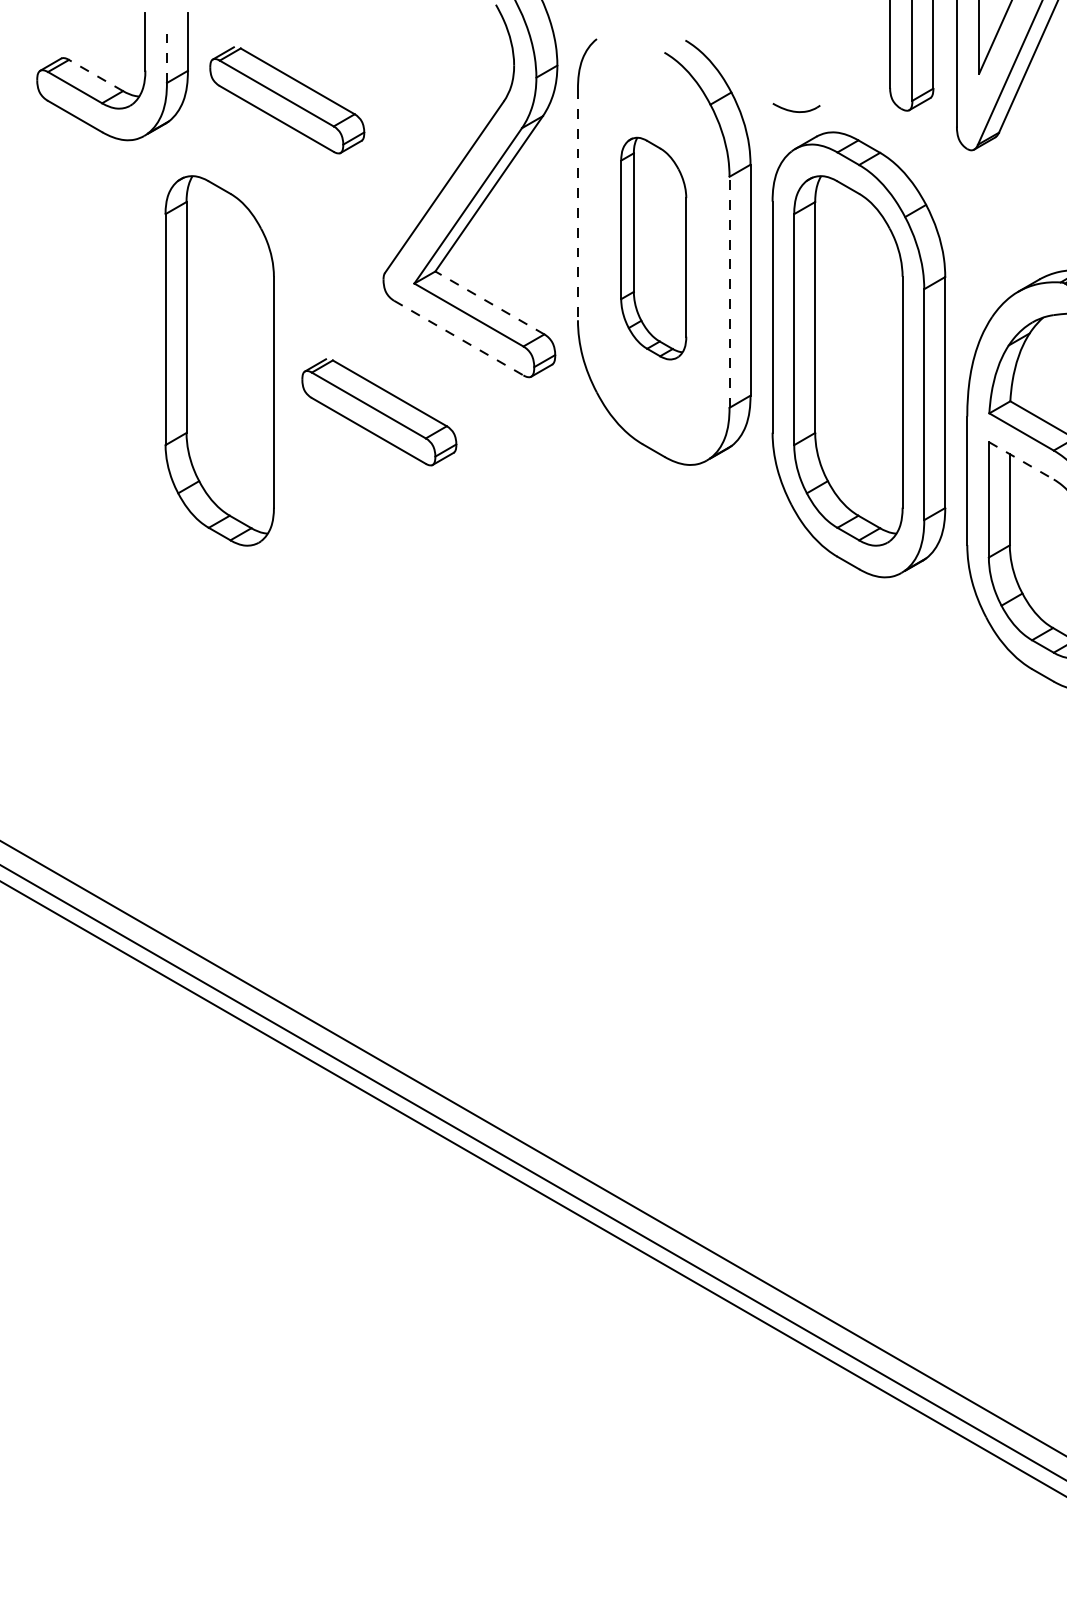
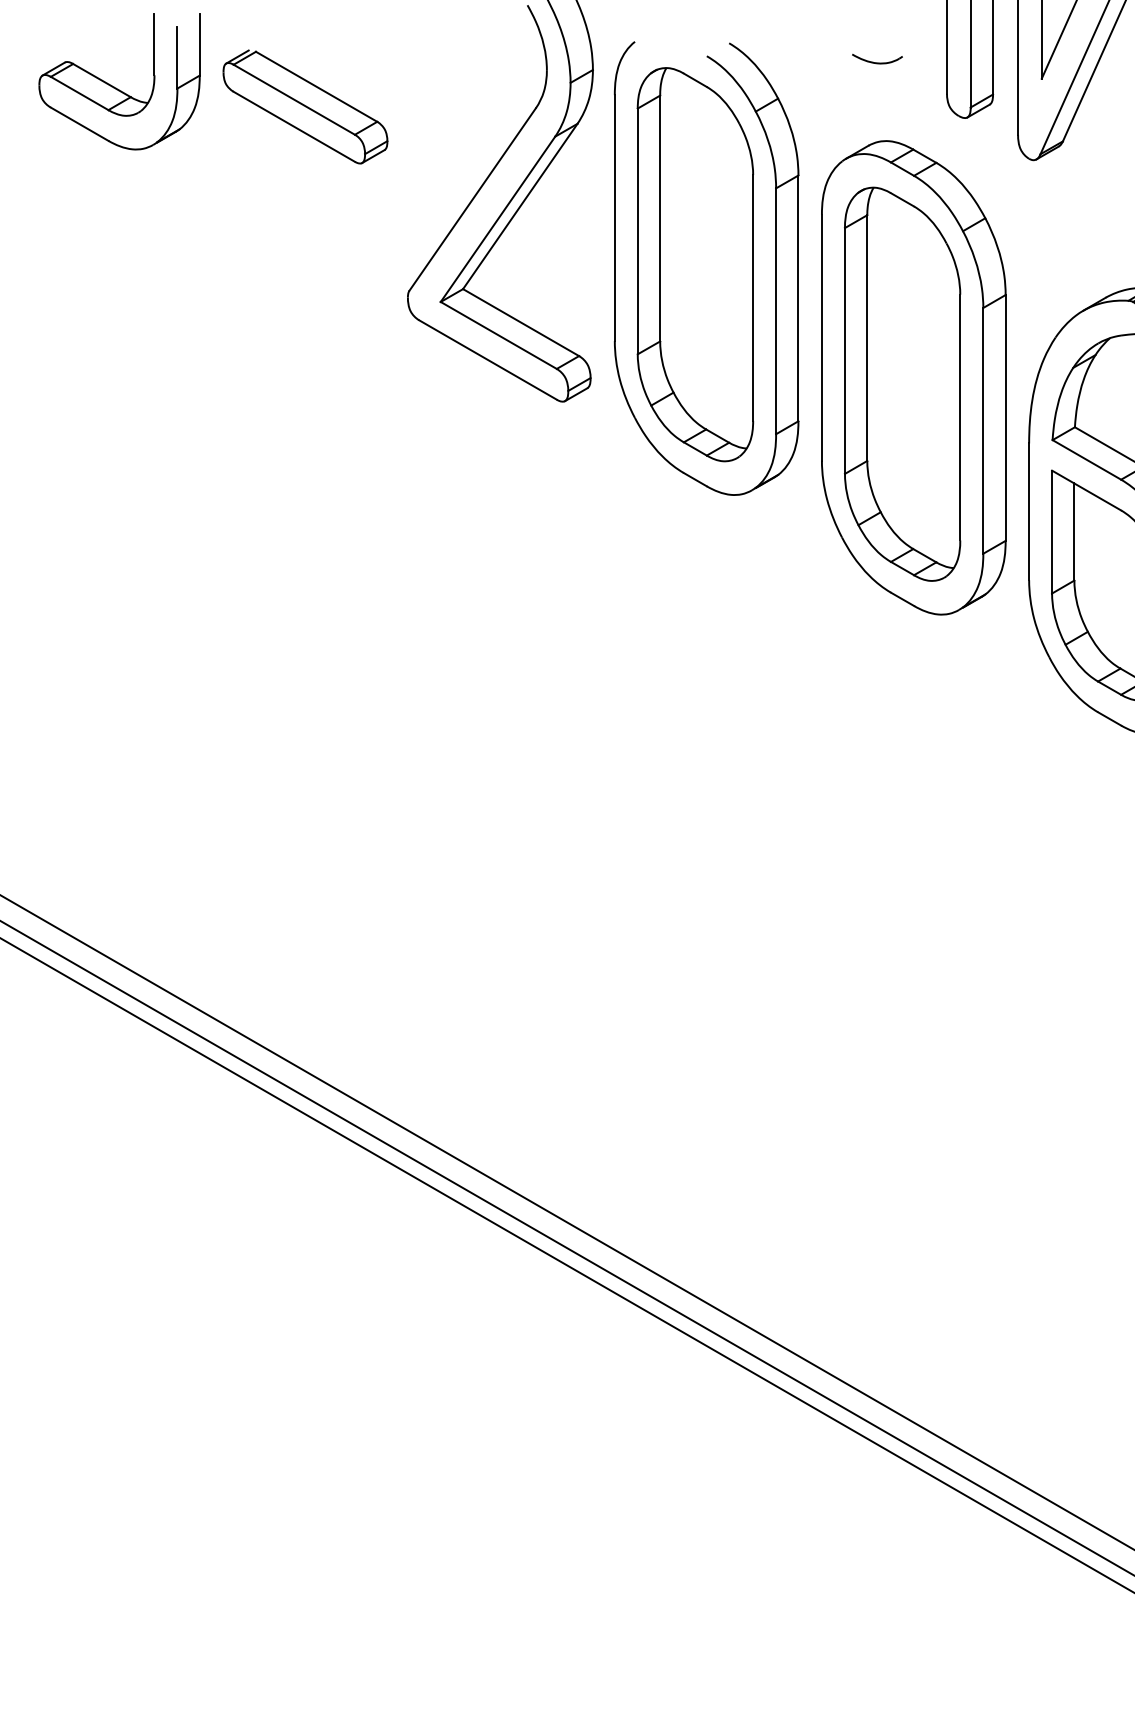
line: (167, 53) -> (177, 57), dashed -> solid
line: (95, 75) -> (101, 80), dashed -> solid
part: (796, 107) -> (877, 58), moved
line: (577, 205) -> (614, 218), dashed -> solid
part: (653, 248) -> (695, 264), size x1.67
line: (729, 292) -> (776, 311), dashed -> solid
line: (490, 302) -> (521, 322), dashed -> solid
line: (459, 338) -> (488, 360), dashed -> solid
part: (219, 360) -> (233, 383), removed
part: (379, 411) -> (403, 438), removed
line: (1021, 460) -> (1086, 490), dashed -> solid

